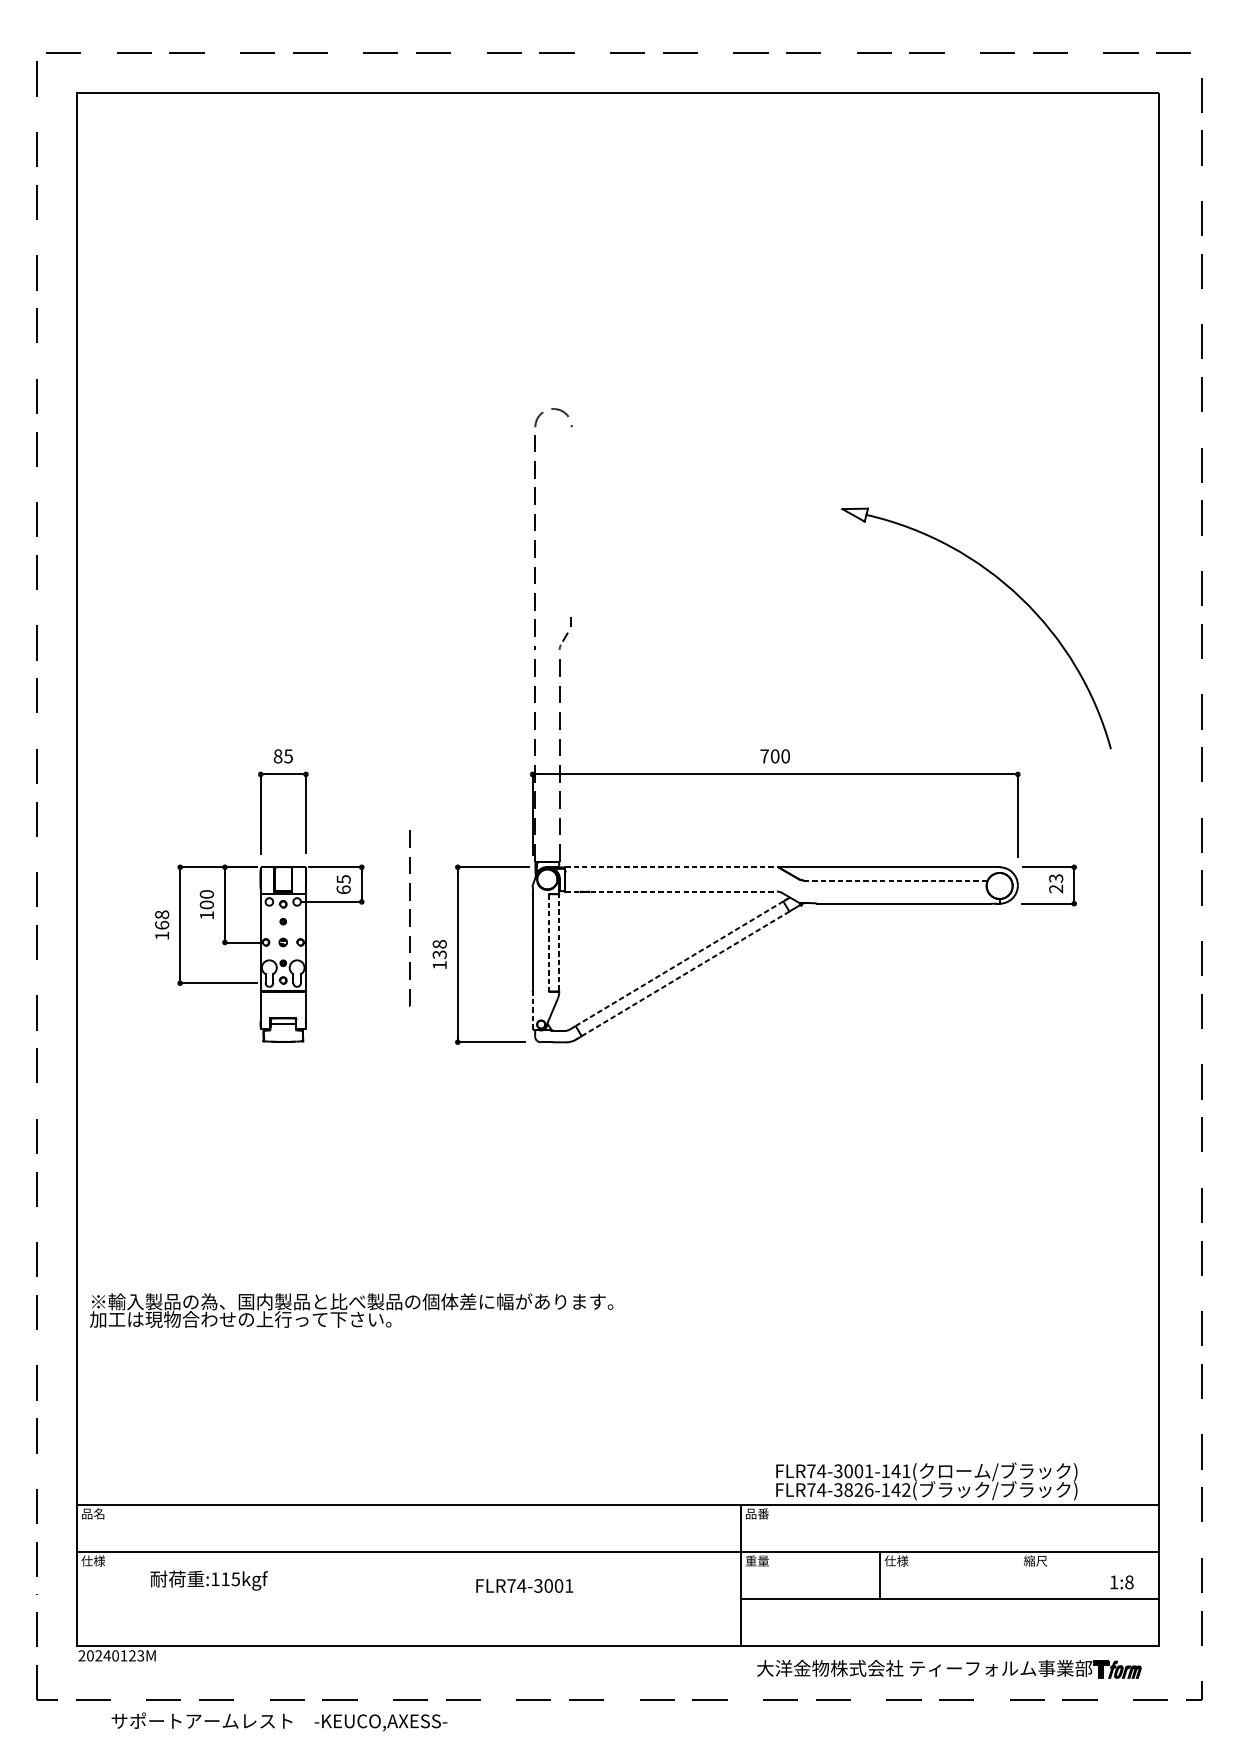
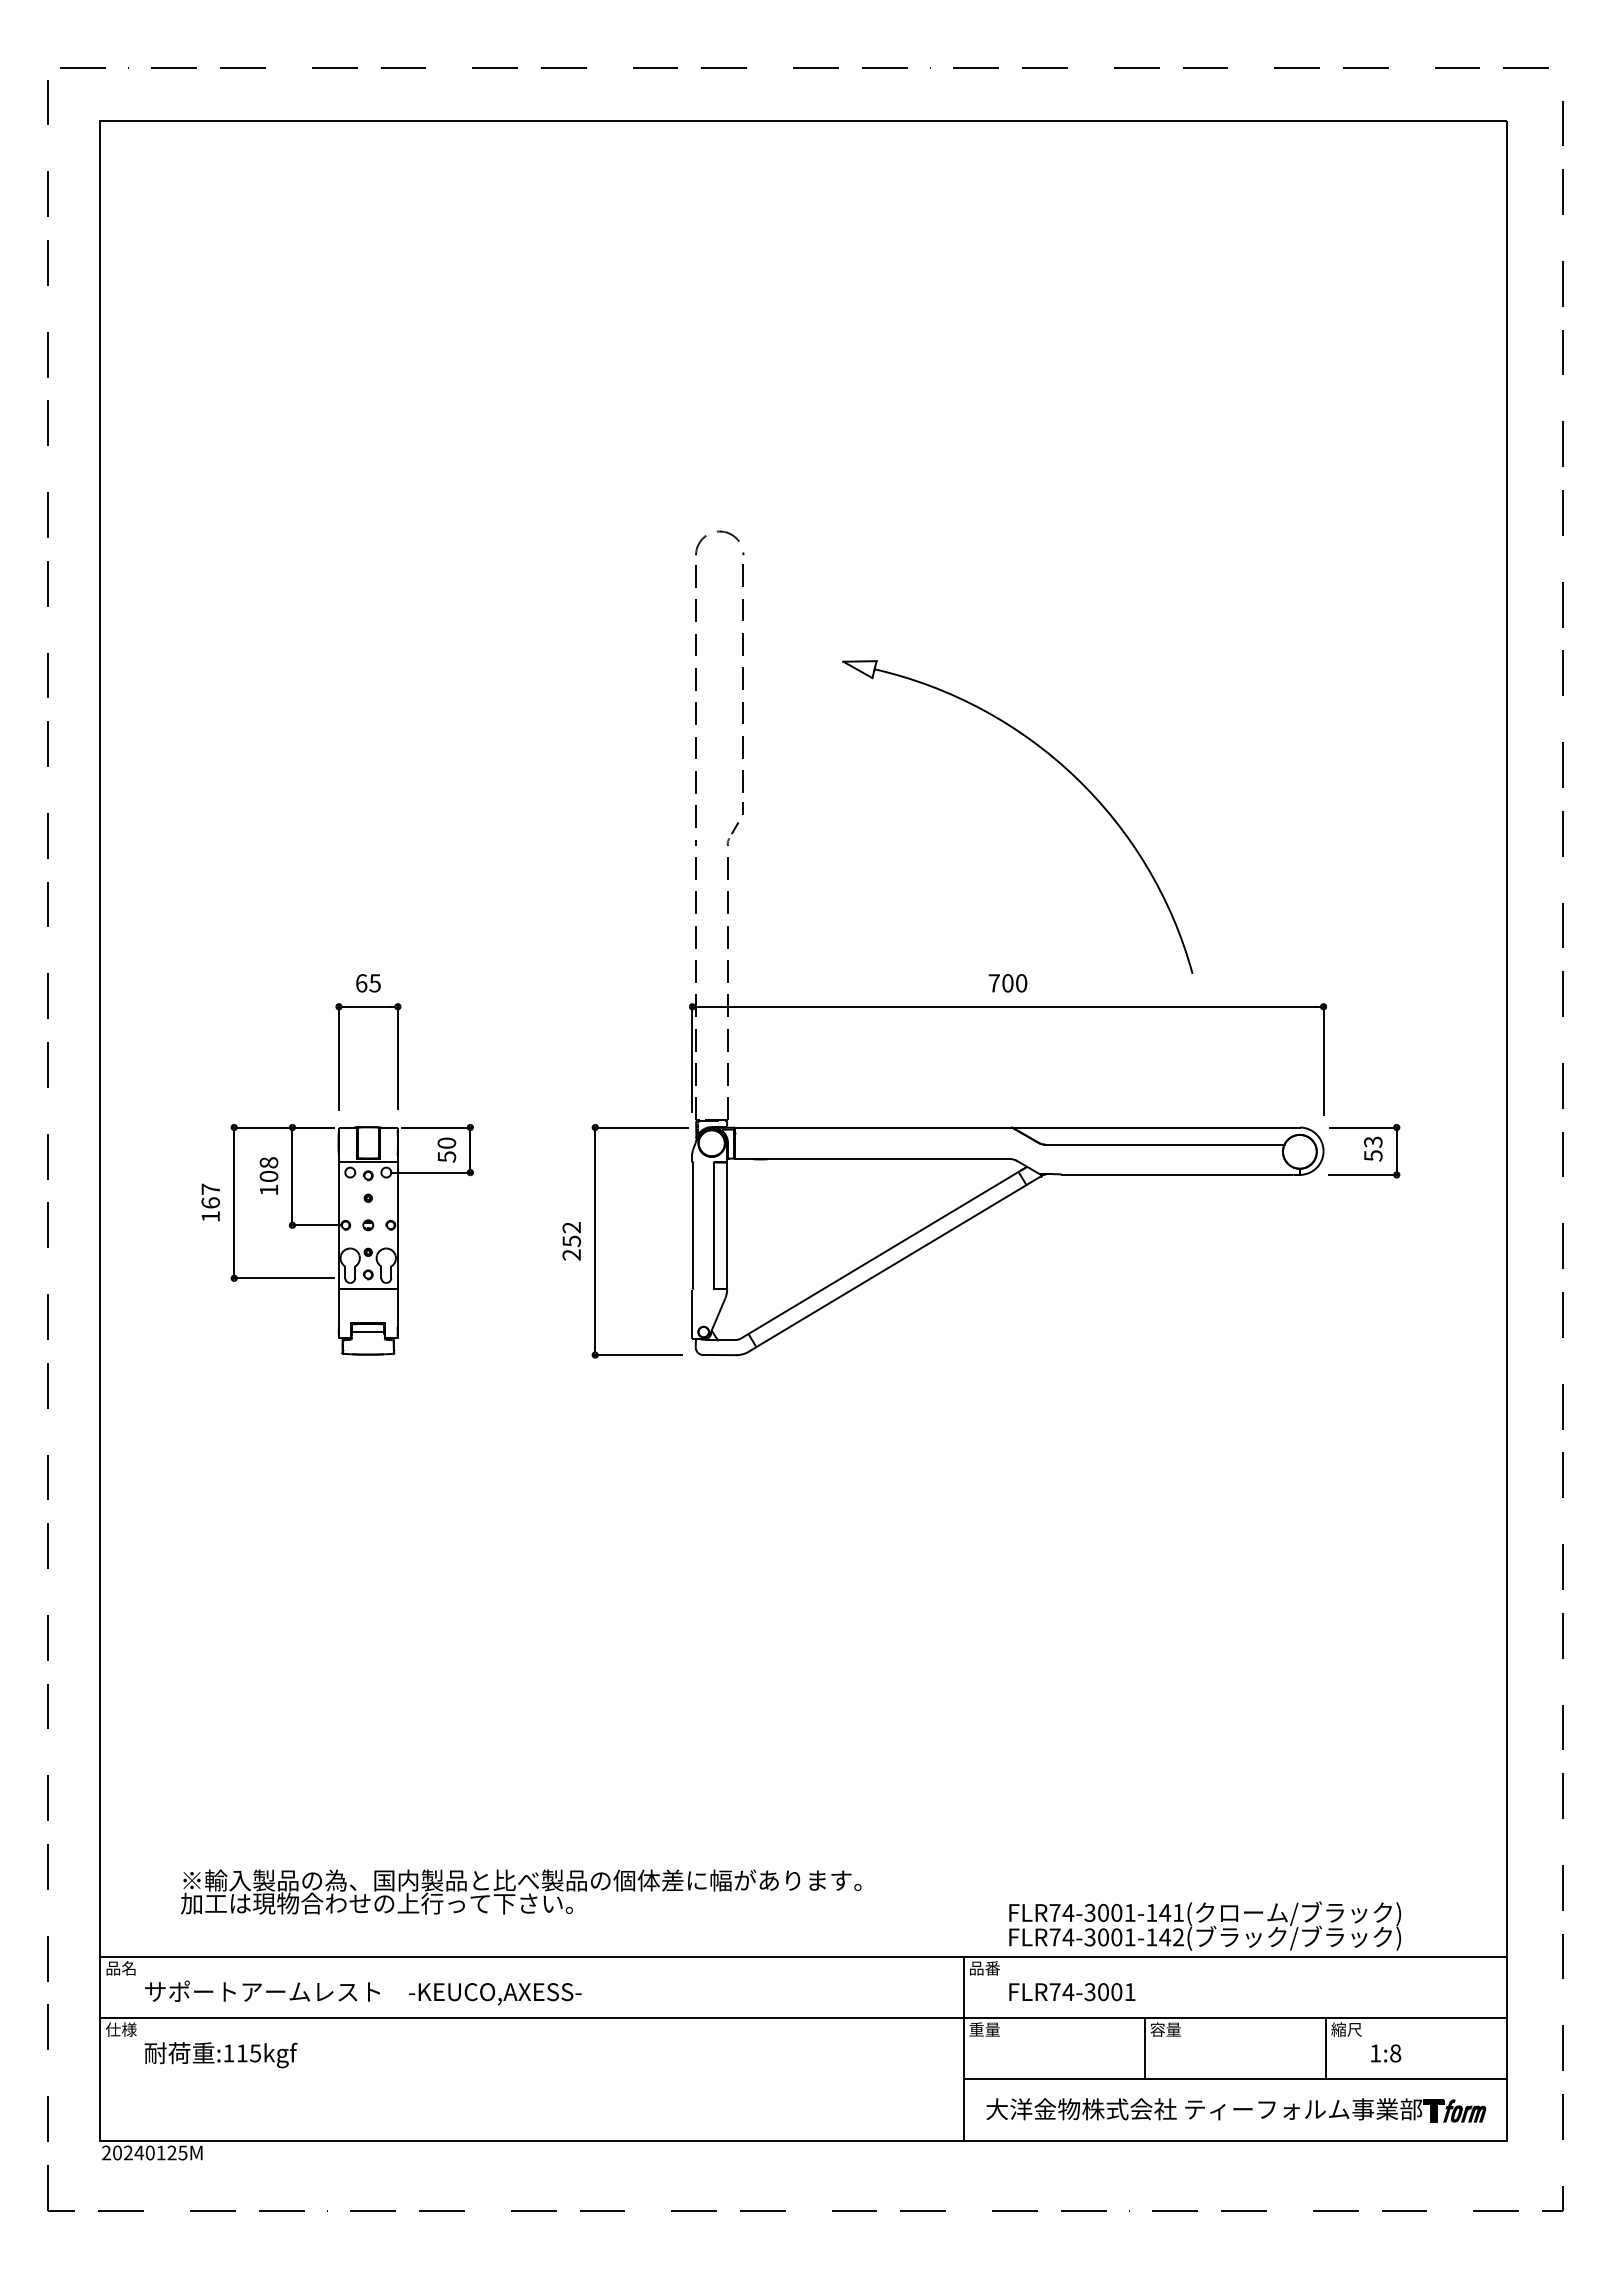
part: (1007, 587) -> (1058, 763), moved
text: (278, 756) -> (361, 983), 85 -> 65
line: (671, 867) -> (873, 1127), dashed -> solid
line: (895, 880) -> (1164, 1144), dashed -> solid
text: (343, 884) -> (446, 1149), 65 -> 50
text: (1056, 888) -> (1373, 1155), 23 -> 53
line: (671, 891) -> (872, 1159), dashed -> solid
text: (206, 894) -> (268, 1162), 100 -> 108
text: (161, 914) -> (210, 1188), 168 -> 167
line: (408, 918) -> (742, 678), moved
line: (559, 942) -> (727, 1225), dashed -> solid
line: (548, 943) -> (713, 1226), dashed -> solid
text: (439, 954) -> (571, 1241), 138 -> 252
line: (679, 963) -> (883, 1252), dashed -> solid
line: (685, 973) -> (891, 1265), dashed -> solid
line: (532, 1011) -> (692, 1314), dashed -> solid
text: (351, 1310) -> (521, 1891), moved
text: (858, 1490) -> (1116, 1937), FLR74-3826-142( -> FLR74-3001-142(
text: (896, 1560) -> (1165, 2029), 仕様 -> 容量
line: (1019, 1575) -> (1325, 2048), added
text: (208, 1580) -> (220, 2055), moved
text: (1122, 1582) -> (1386, 2053), moved
text: (524, 1586) -> (1072, 1992), moved
text: (141, 1655) -> (183, 2152), 20240123M -> 20240125M
part: (949, 1669) -> (1236, 2110), moved
text: (279, 1721) -> (363, 1992), moved

